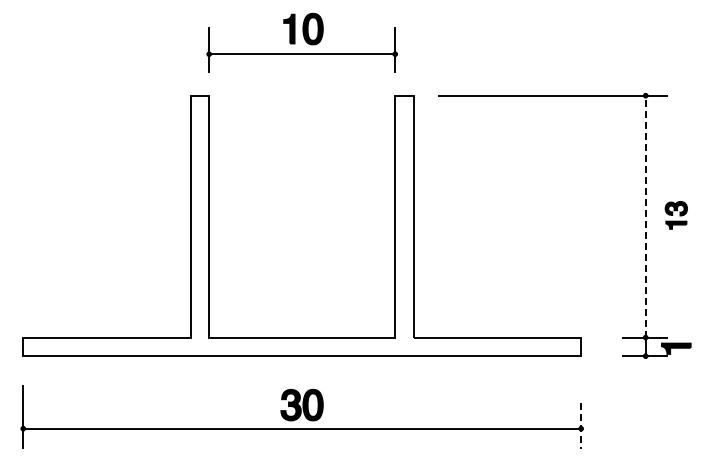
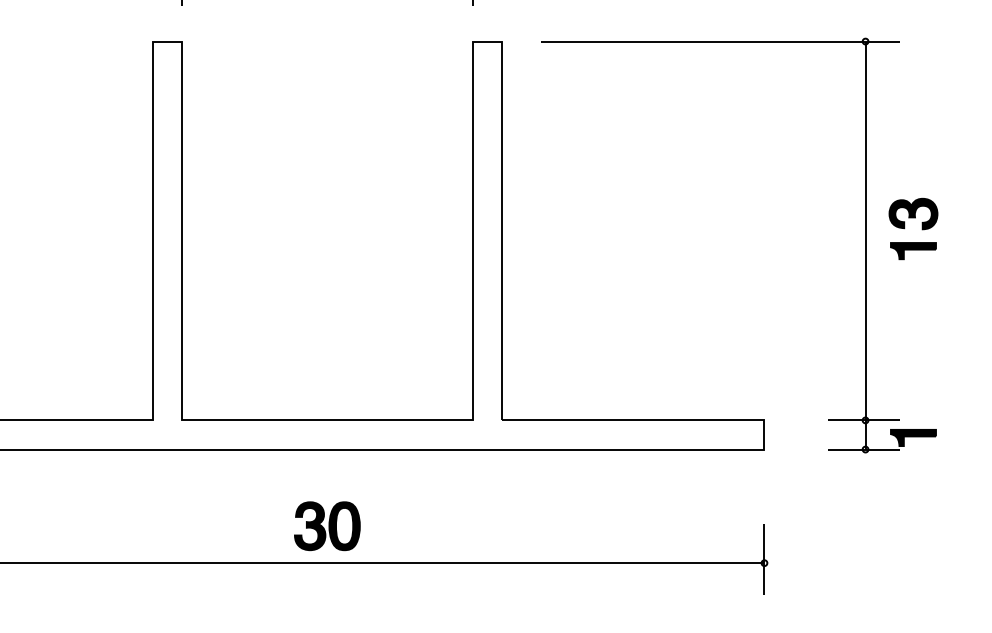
part: (676, 215) -> (913, 229), size x1.43
line: (645, 216) -> (865, 230), dashed -> solid
line: (581, 426) -> (764, 559), dashed -> solid

